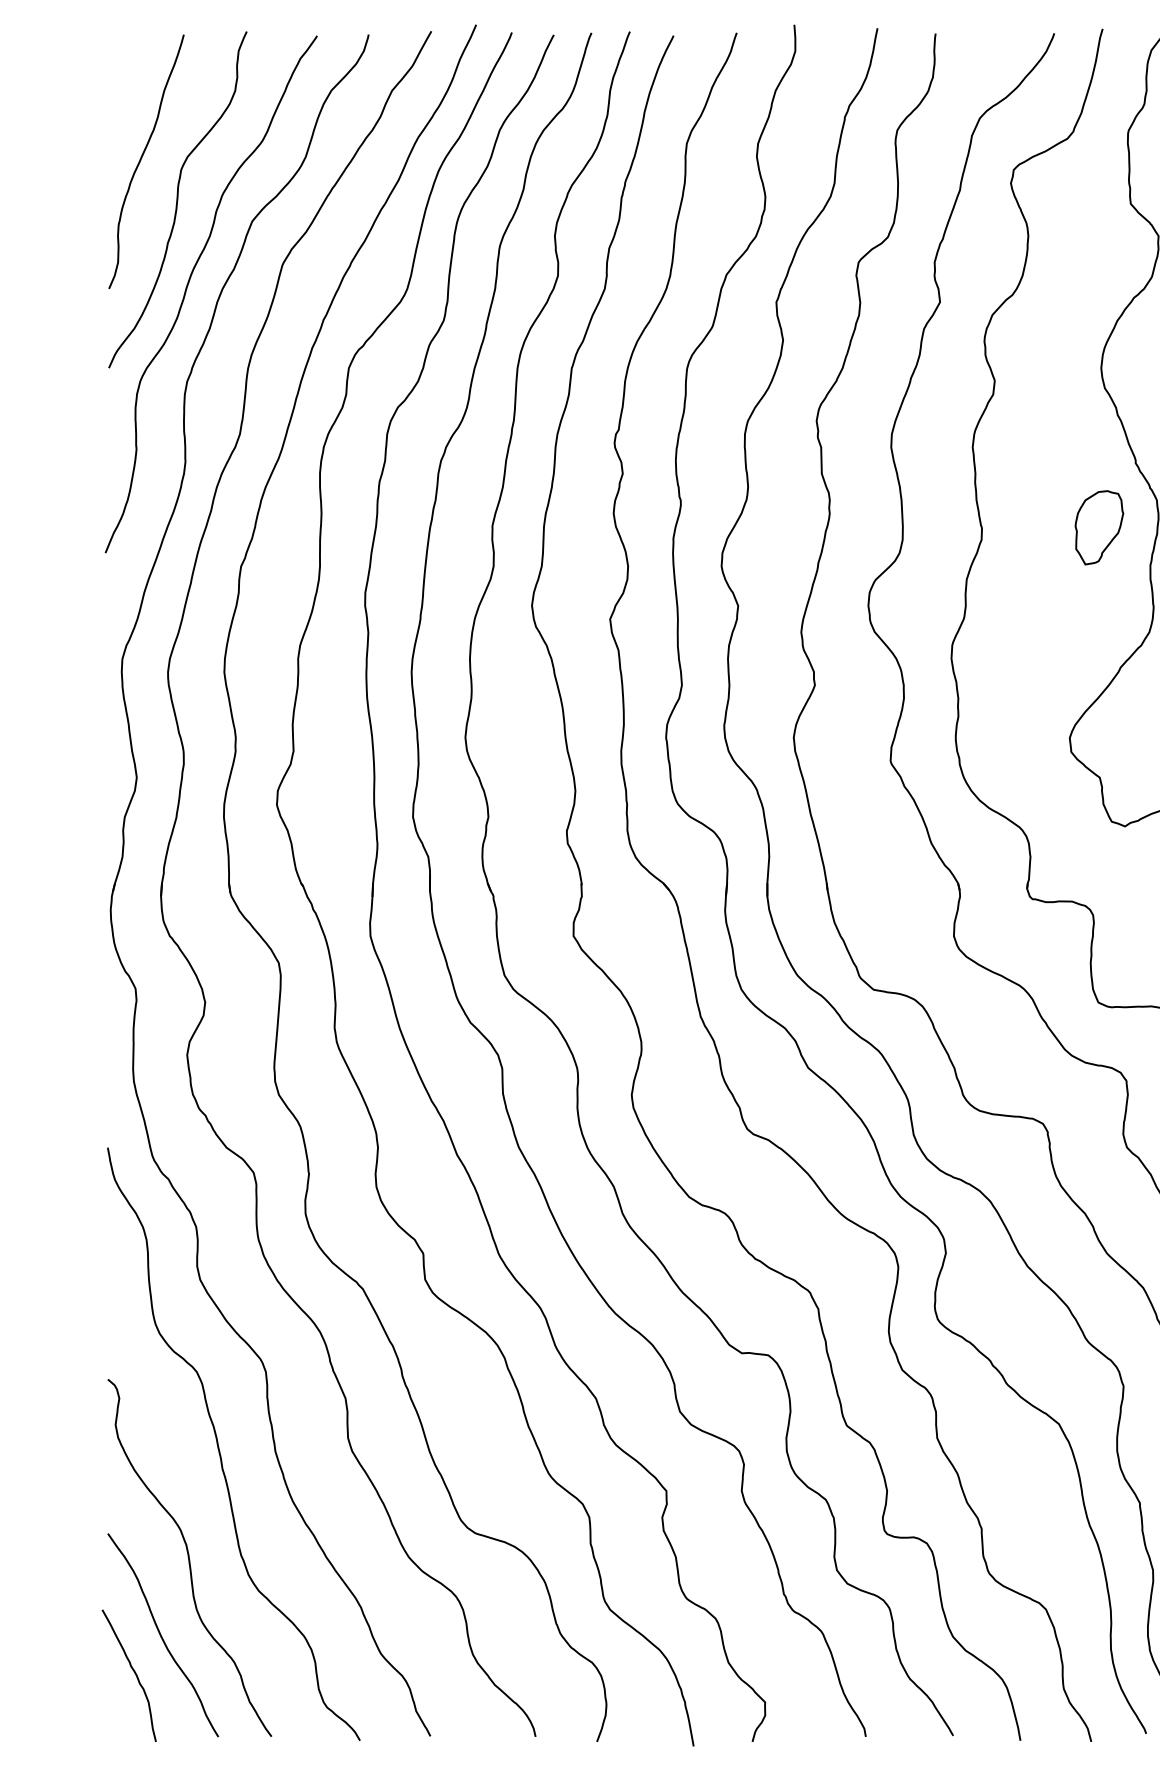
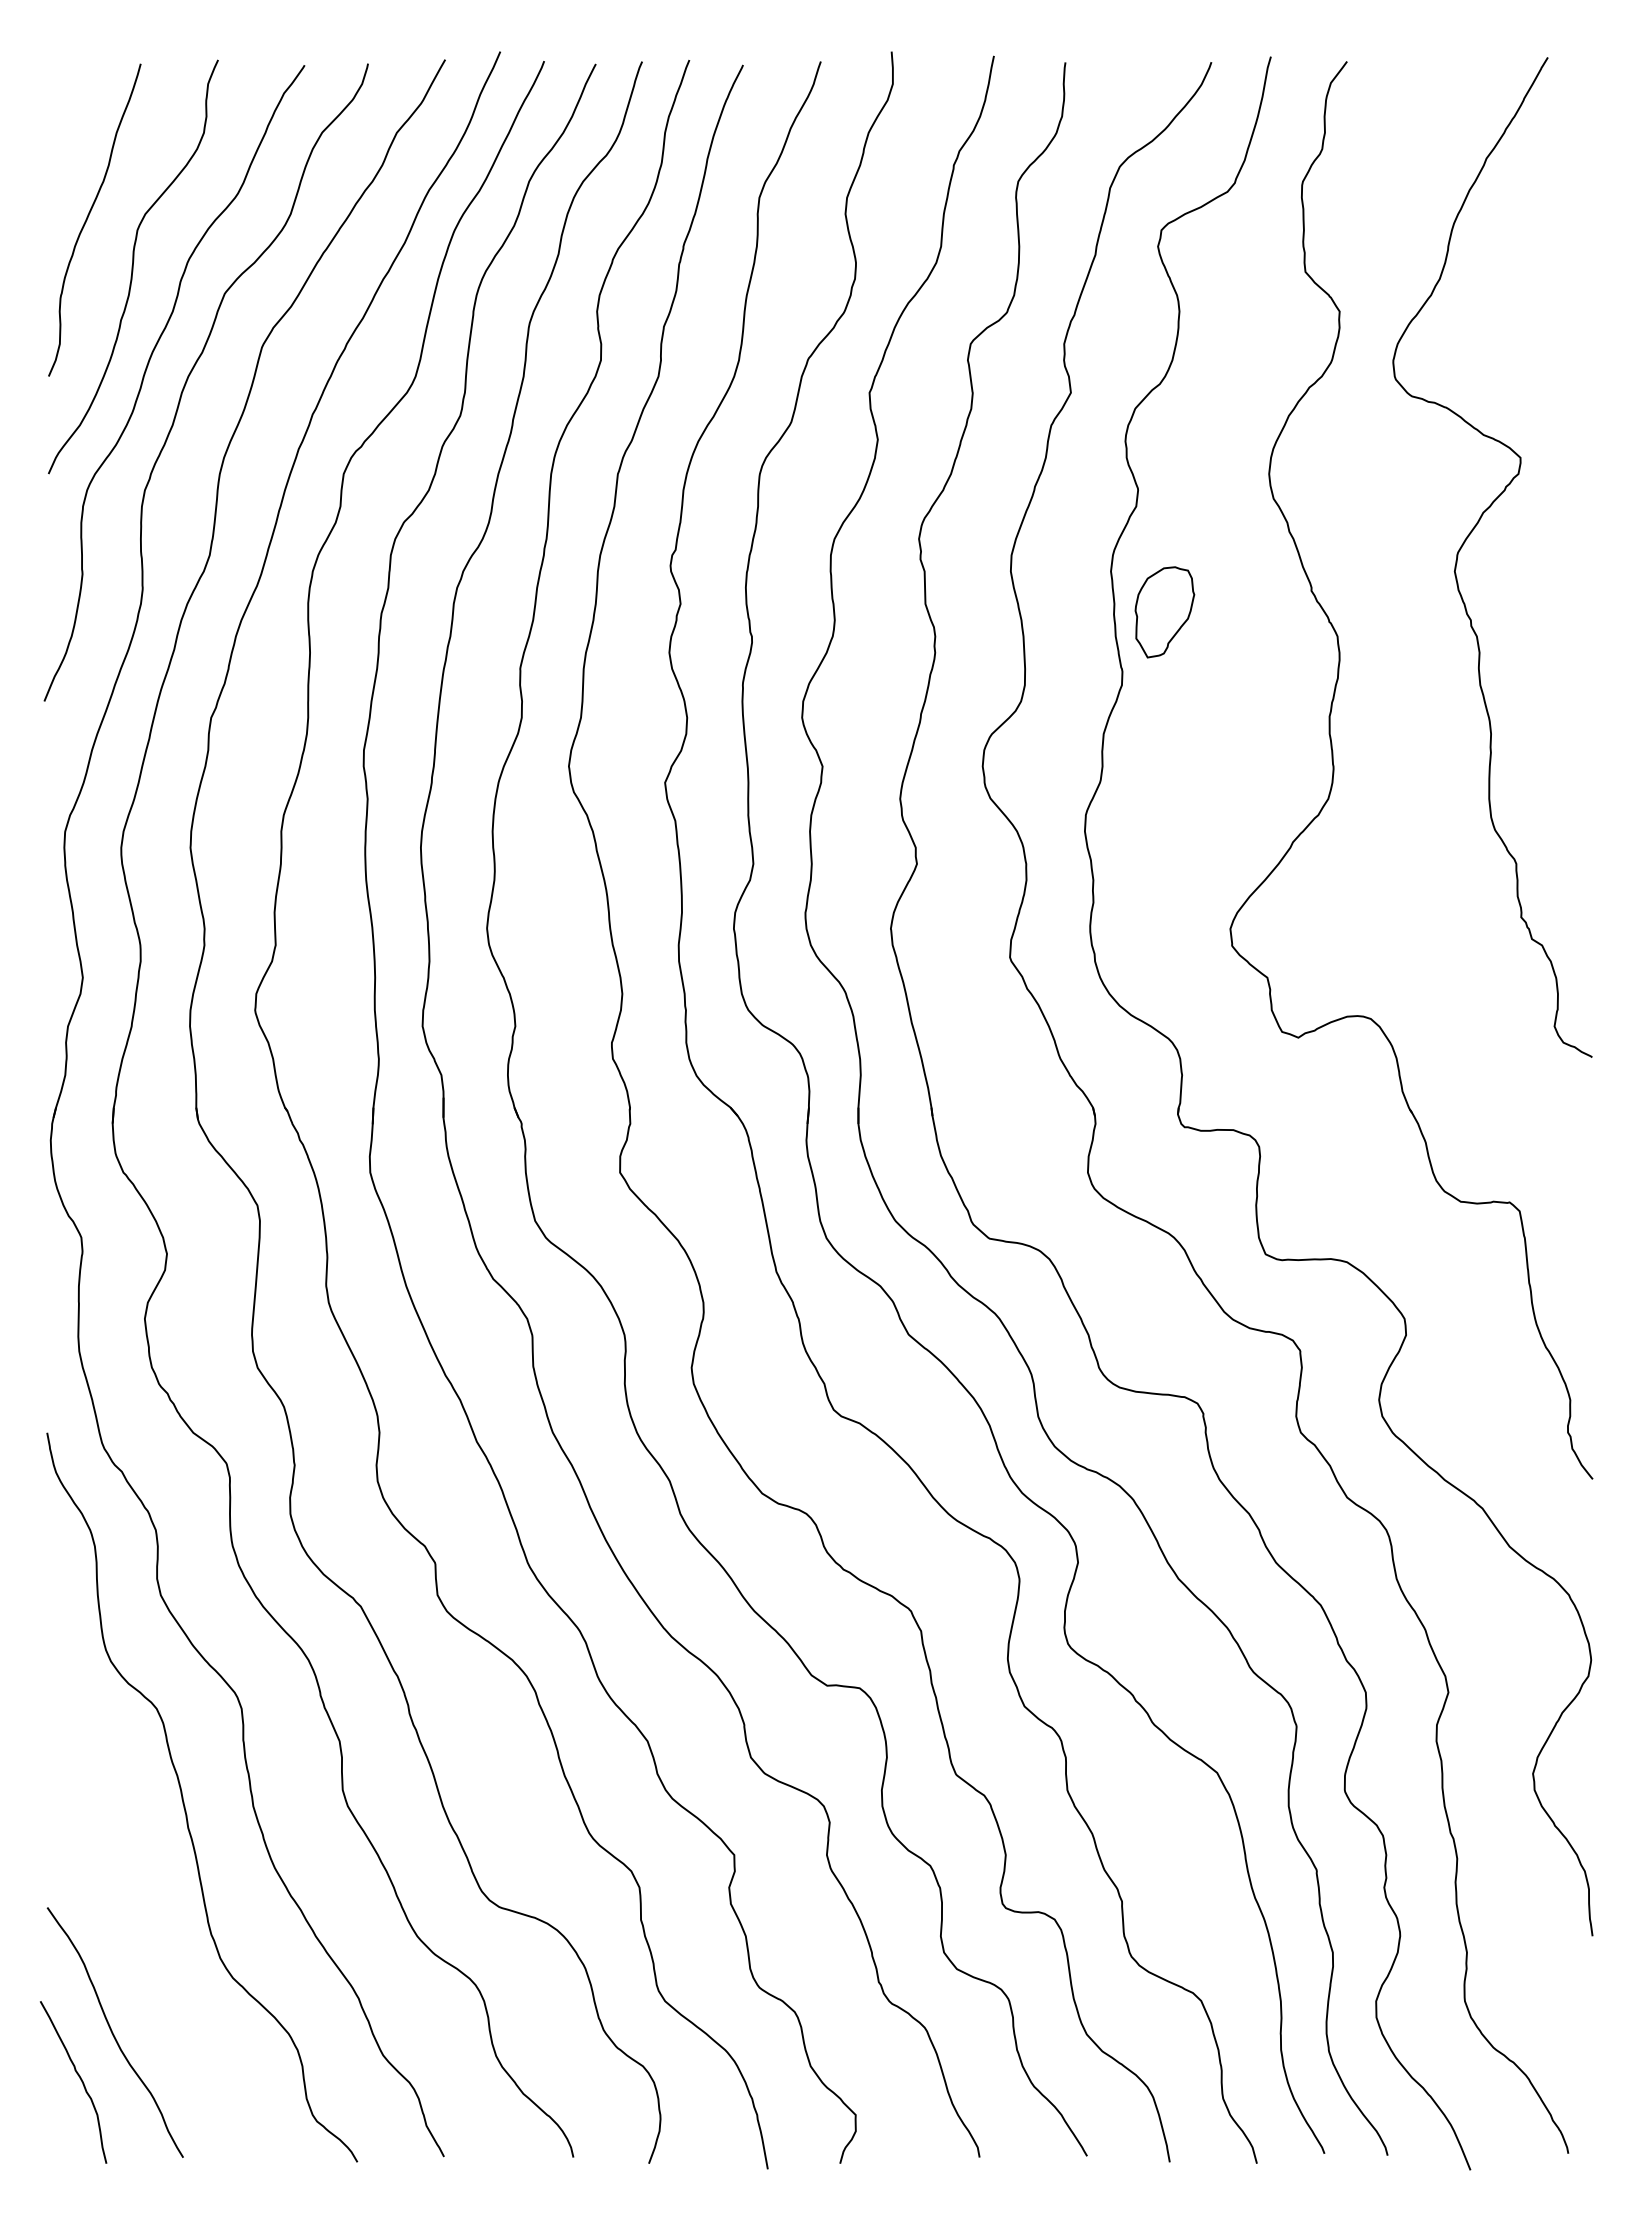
part: (1099, 527) -> (1164, 612), moved
curve: (189, 1557) -> (147, 1937), removed

